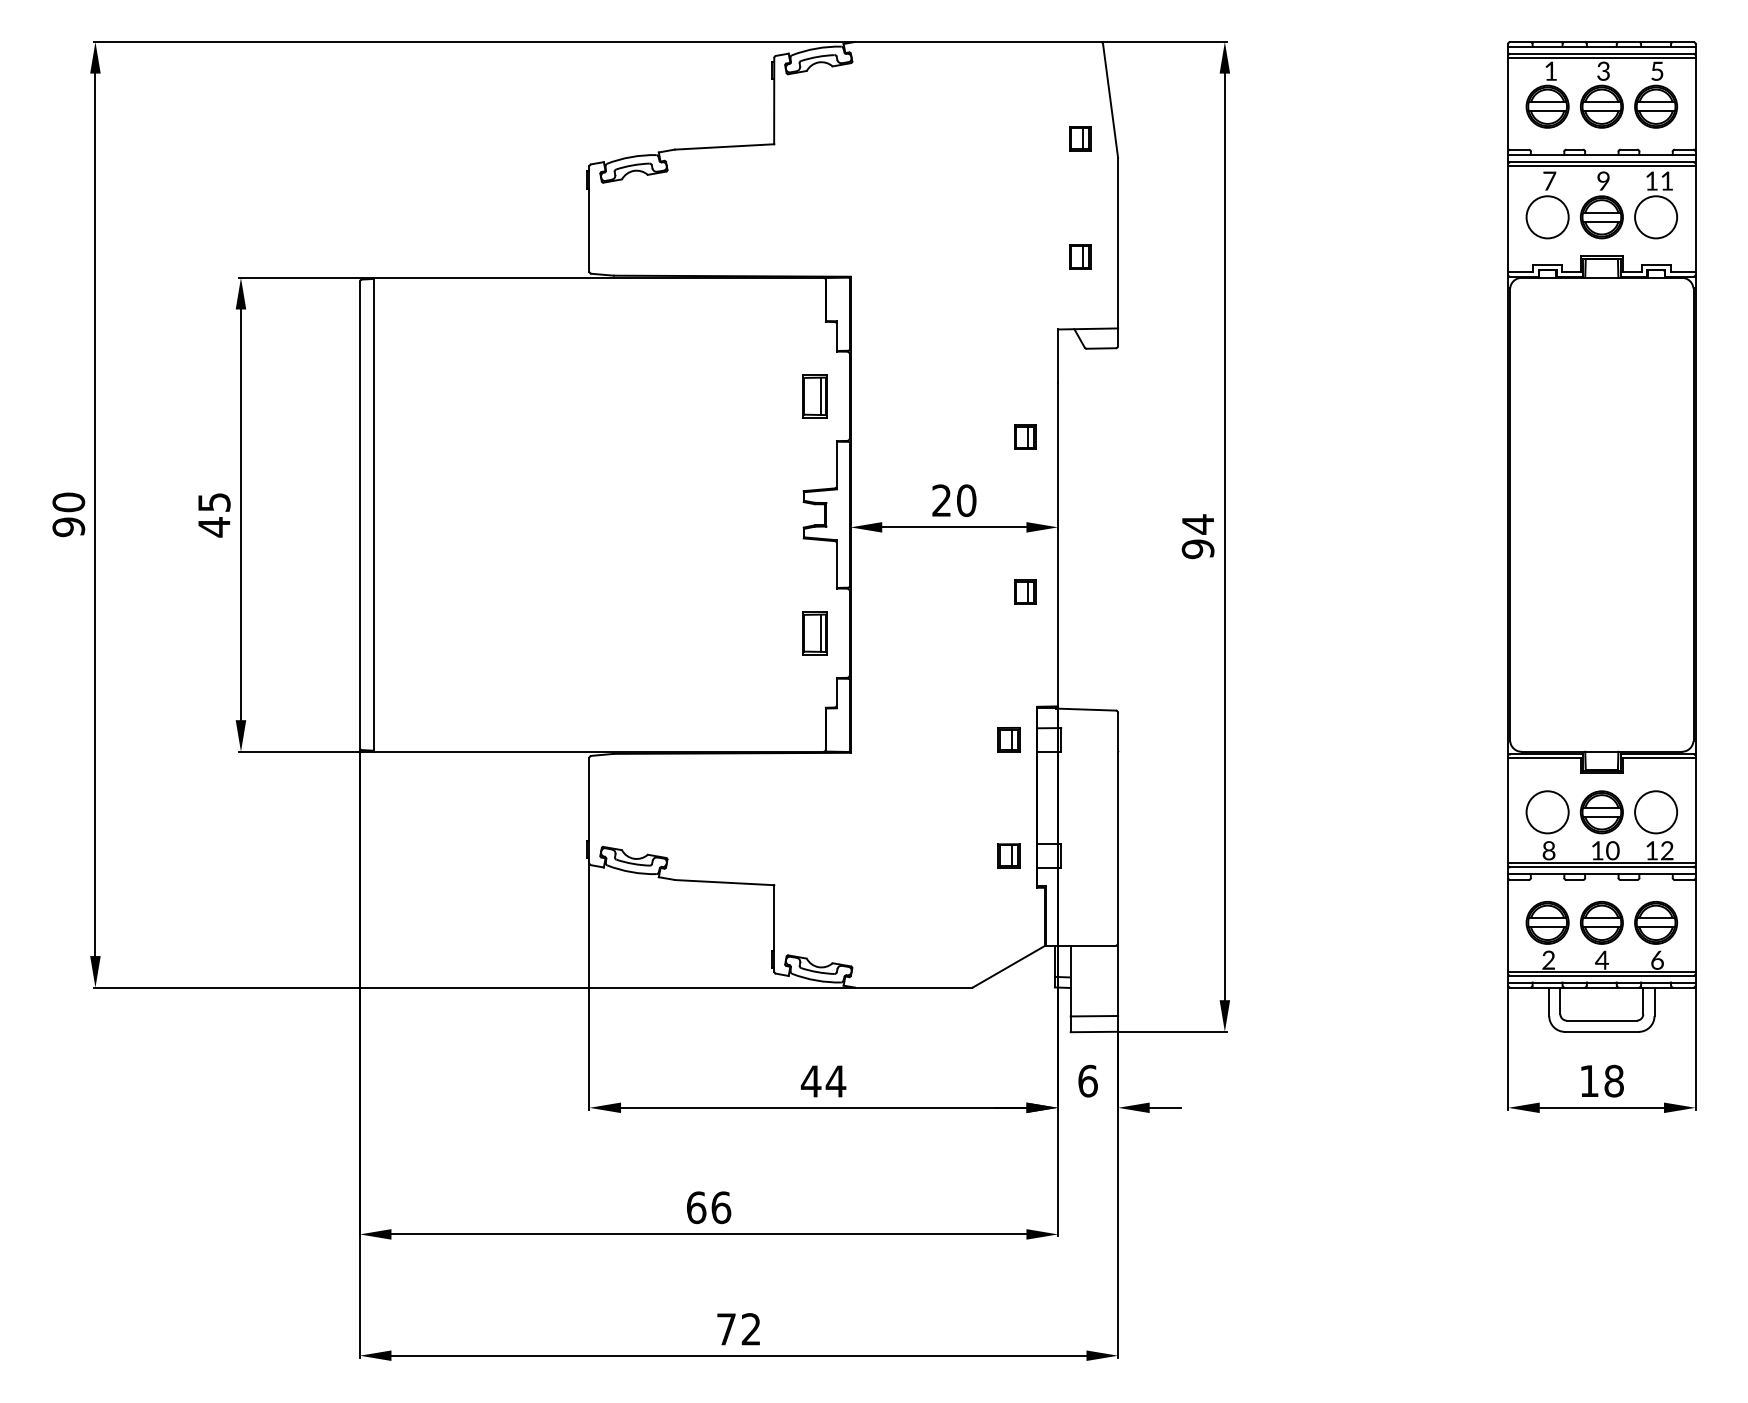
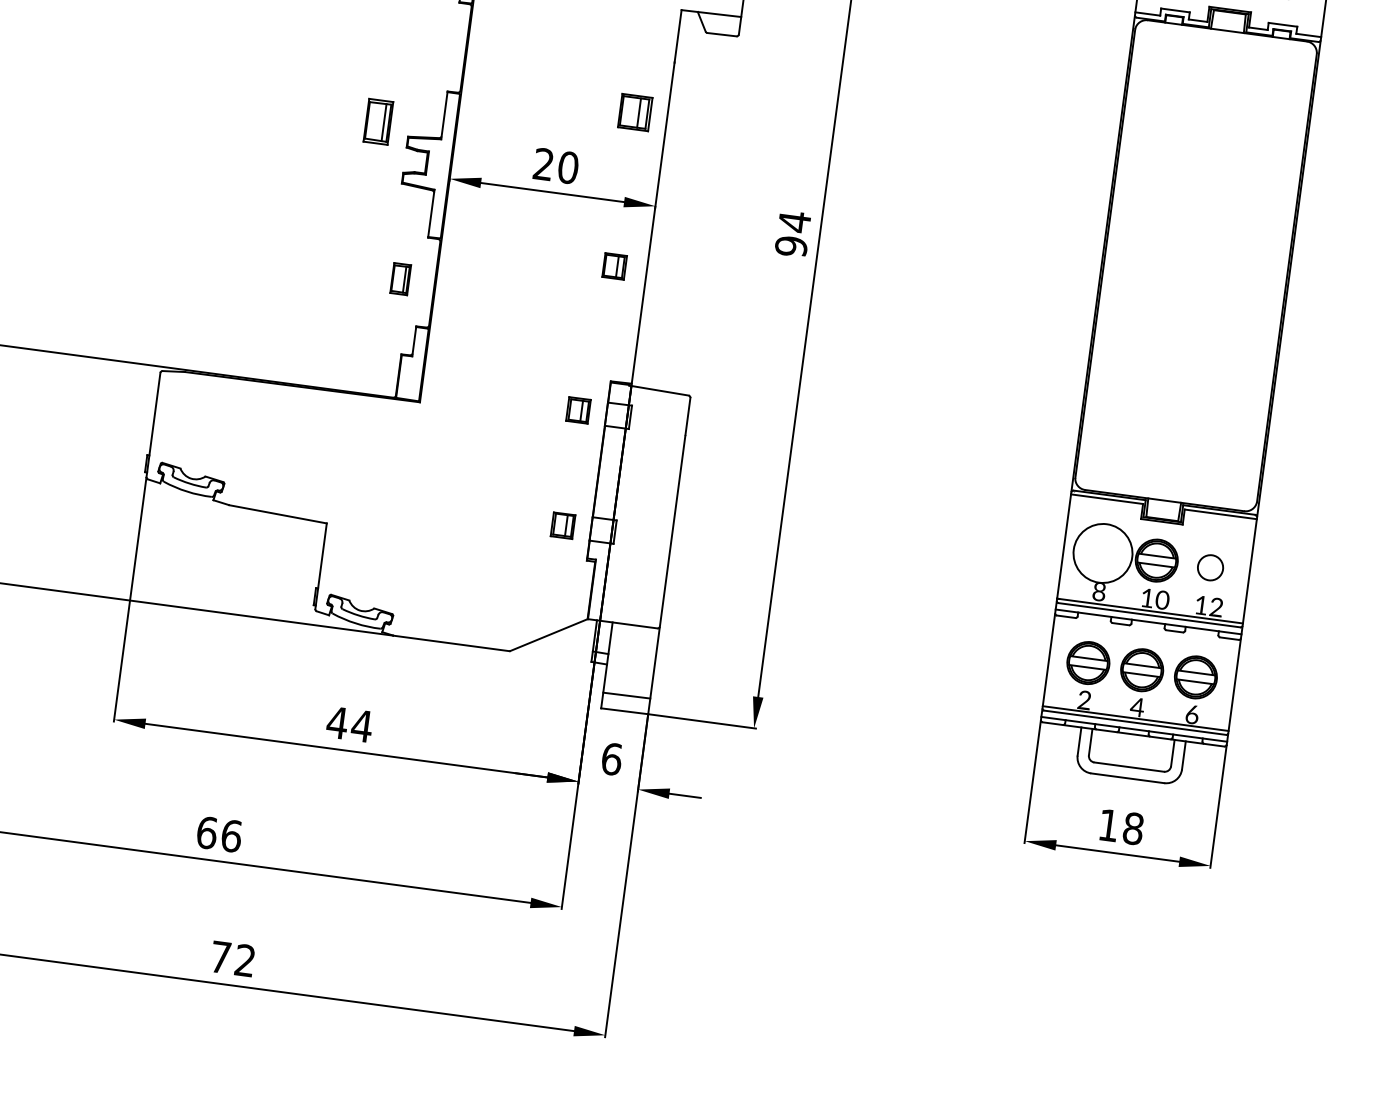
part: (814, 396) -> (377, 121), moved
part: (1025, 436) -> (635, 111), size x1.4
part: (814, 633) -> (399, 279), size x0.7
circle: (1547, 812) -> (1102, 553), size x1.4
circle: (1656, 812) -> (1210, 568), size x0.6

